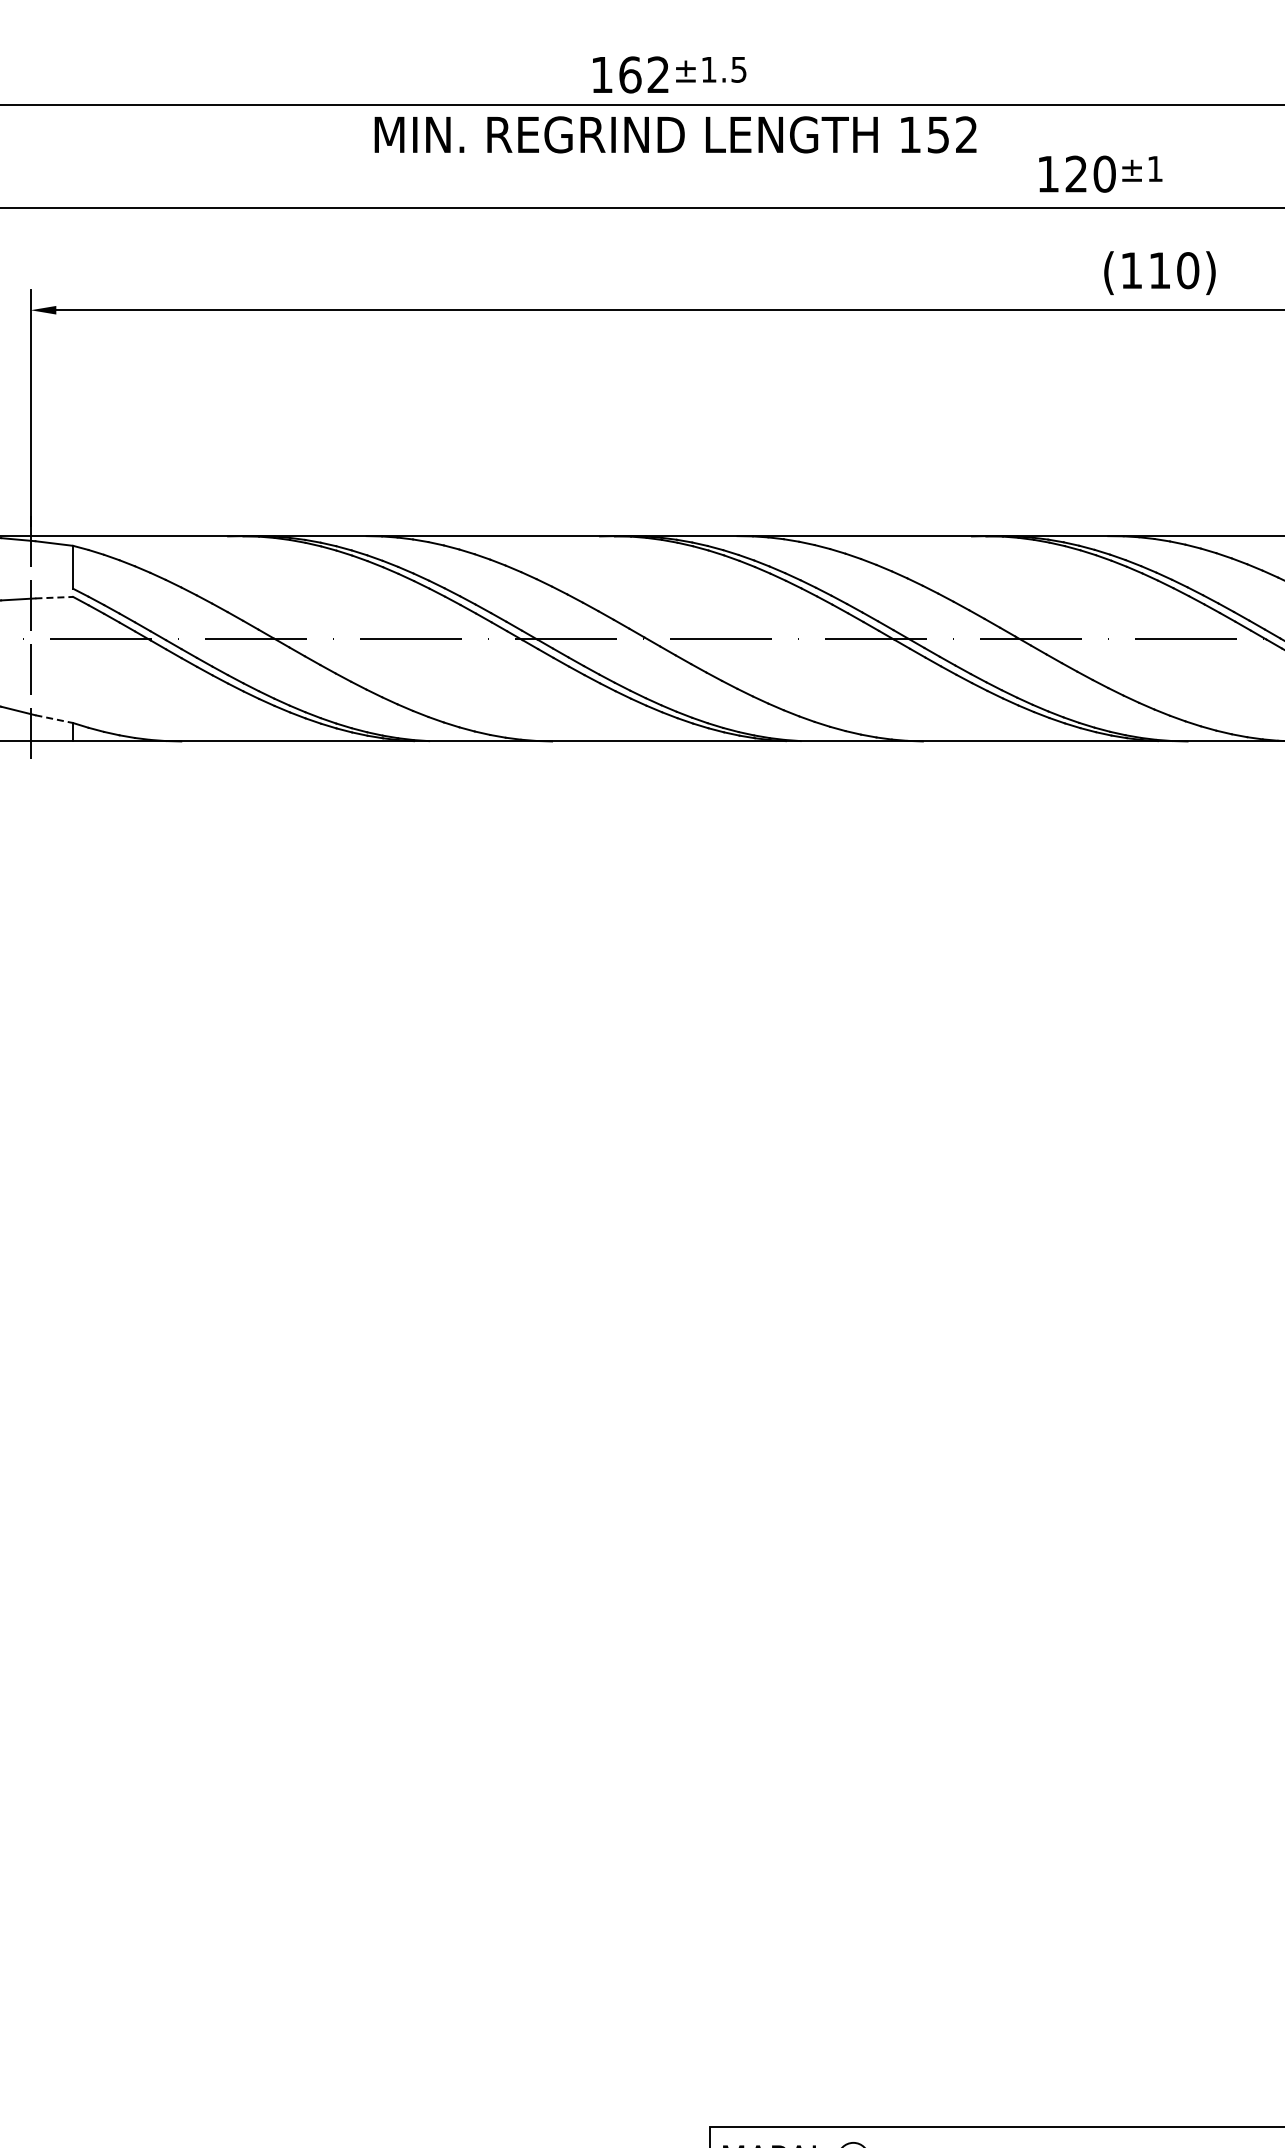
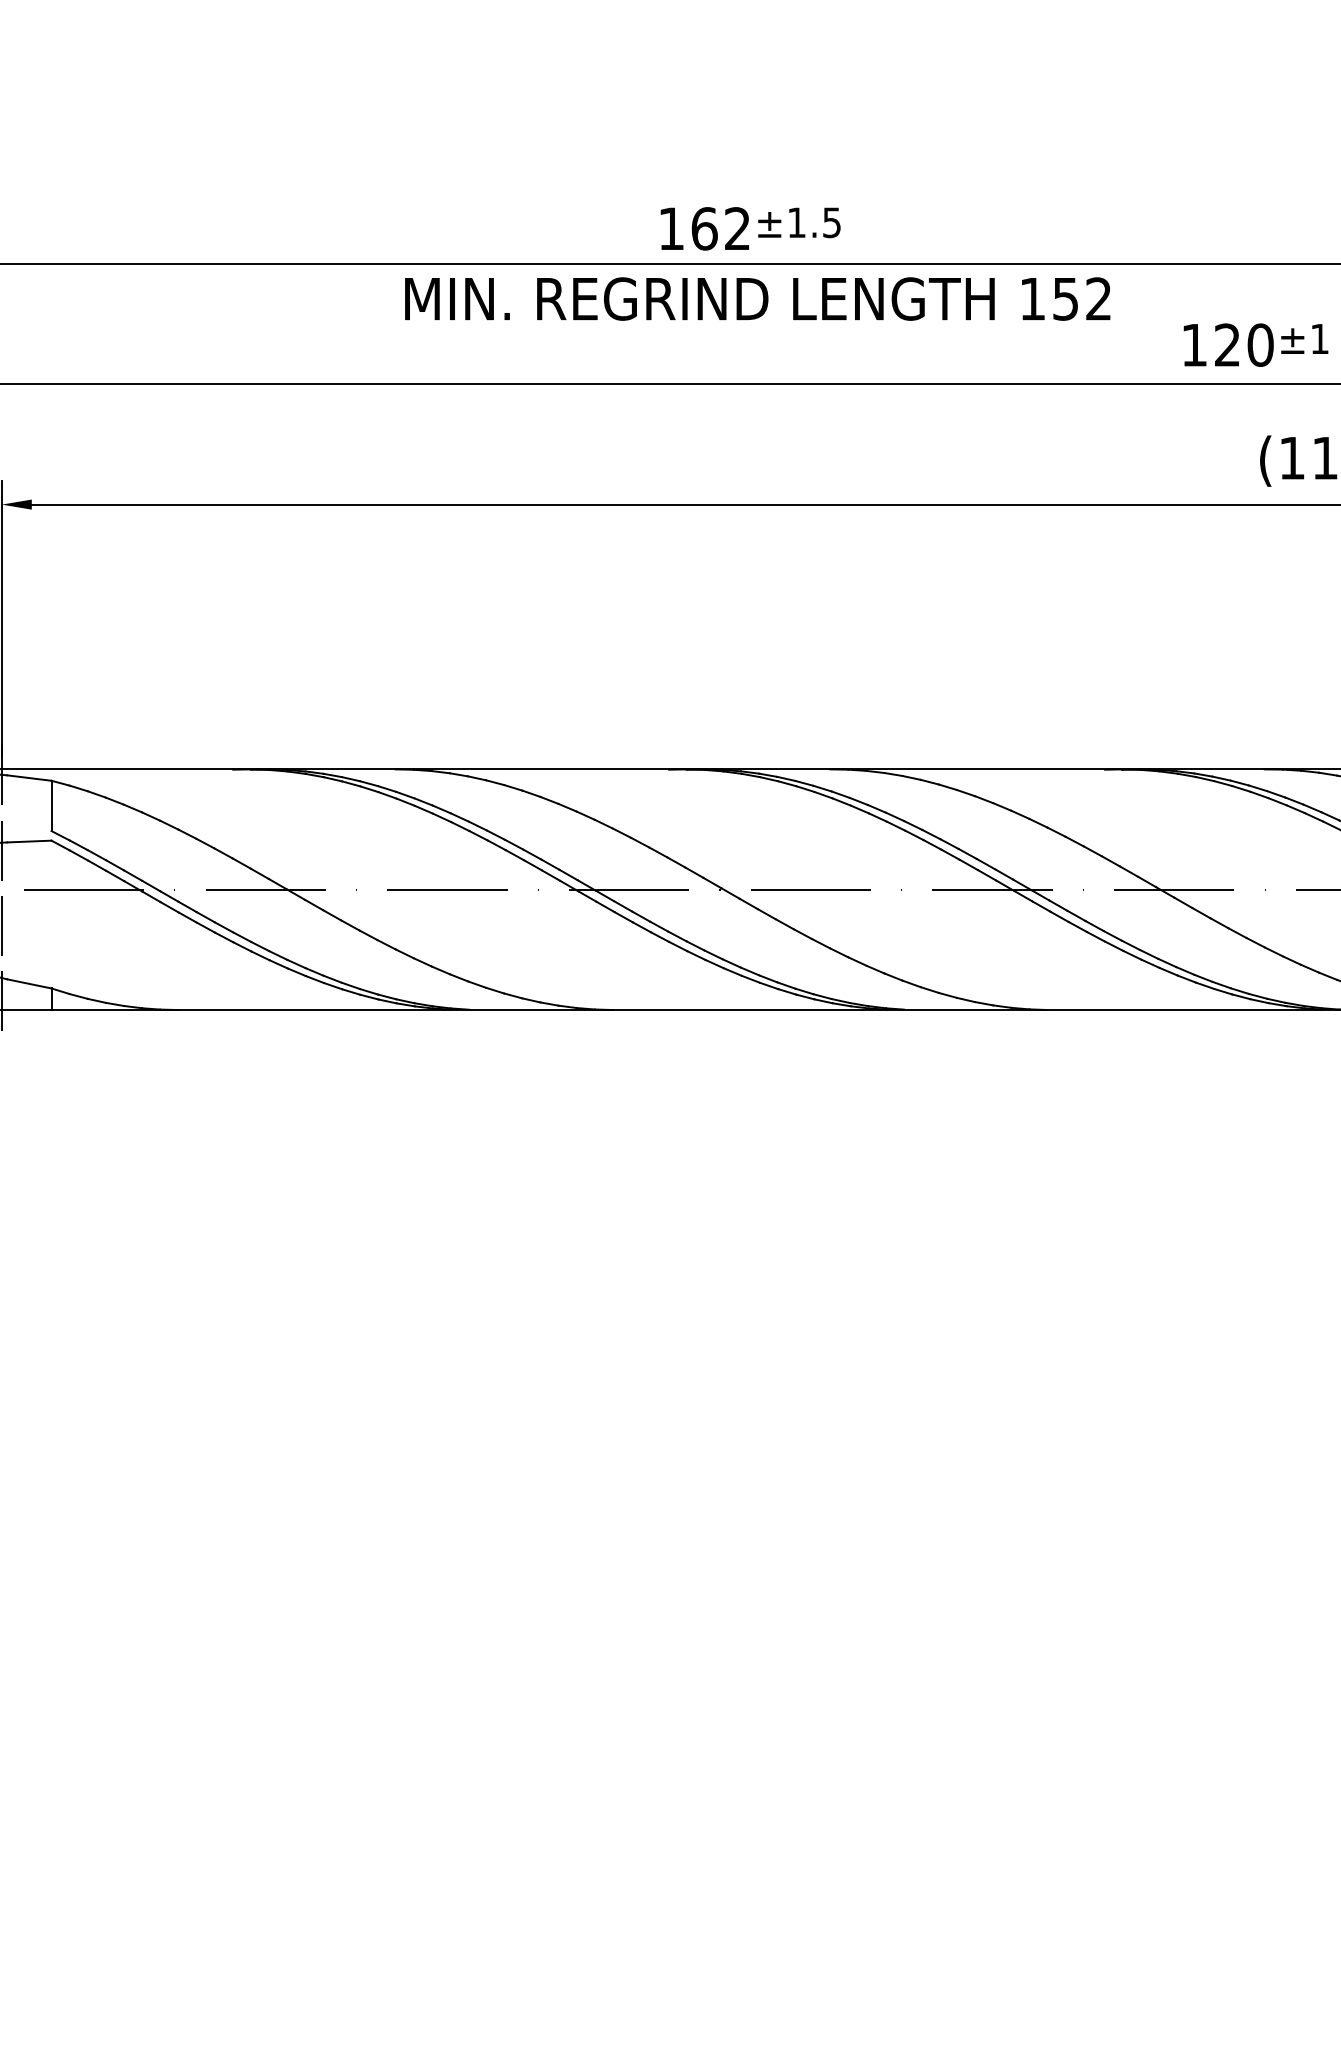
line: (54, 597) -> (29, 841), dashed -> solid
line: (54, 719) -> (29, 984), dashed -> solid

